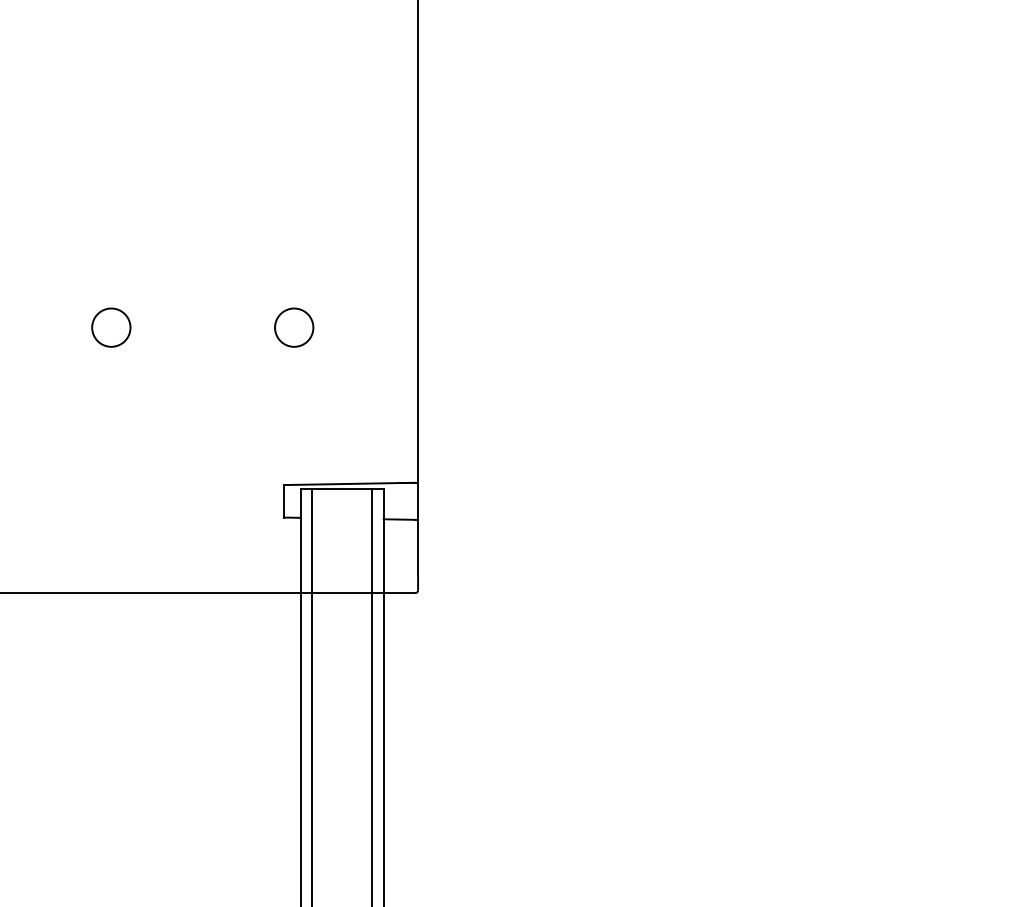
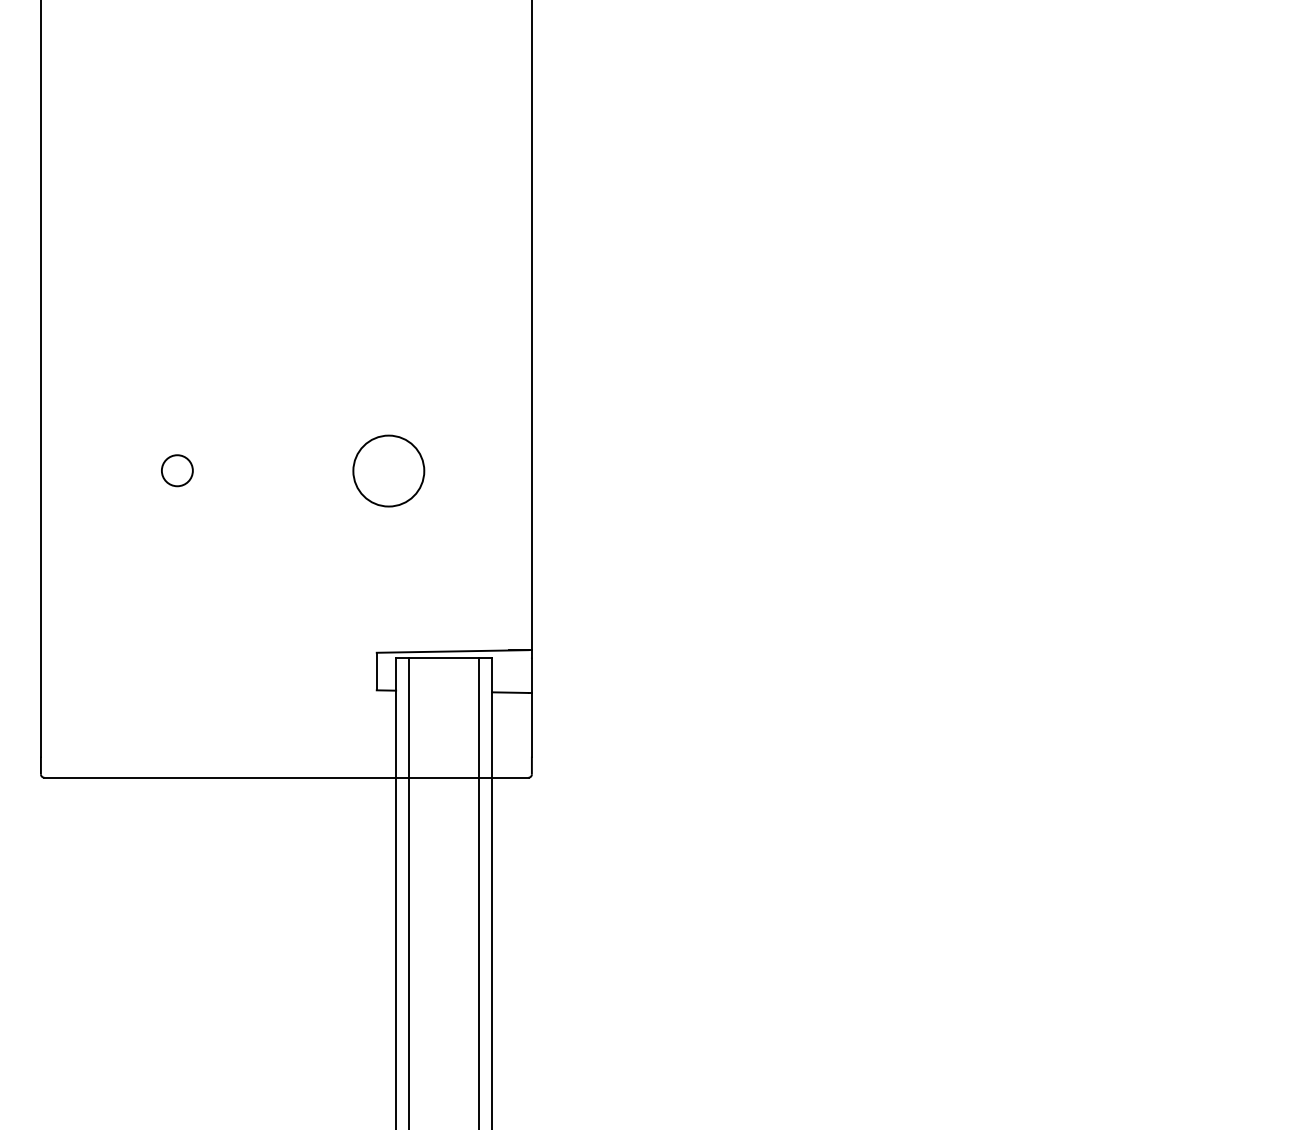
circle: (111, 327) -> (177, 470), size x0.7
circle: (294, 327) -> (388, 470), size x1.6

